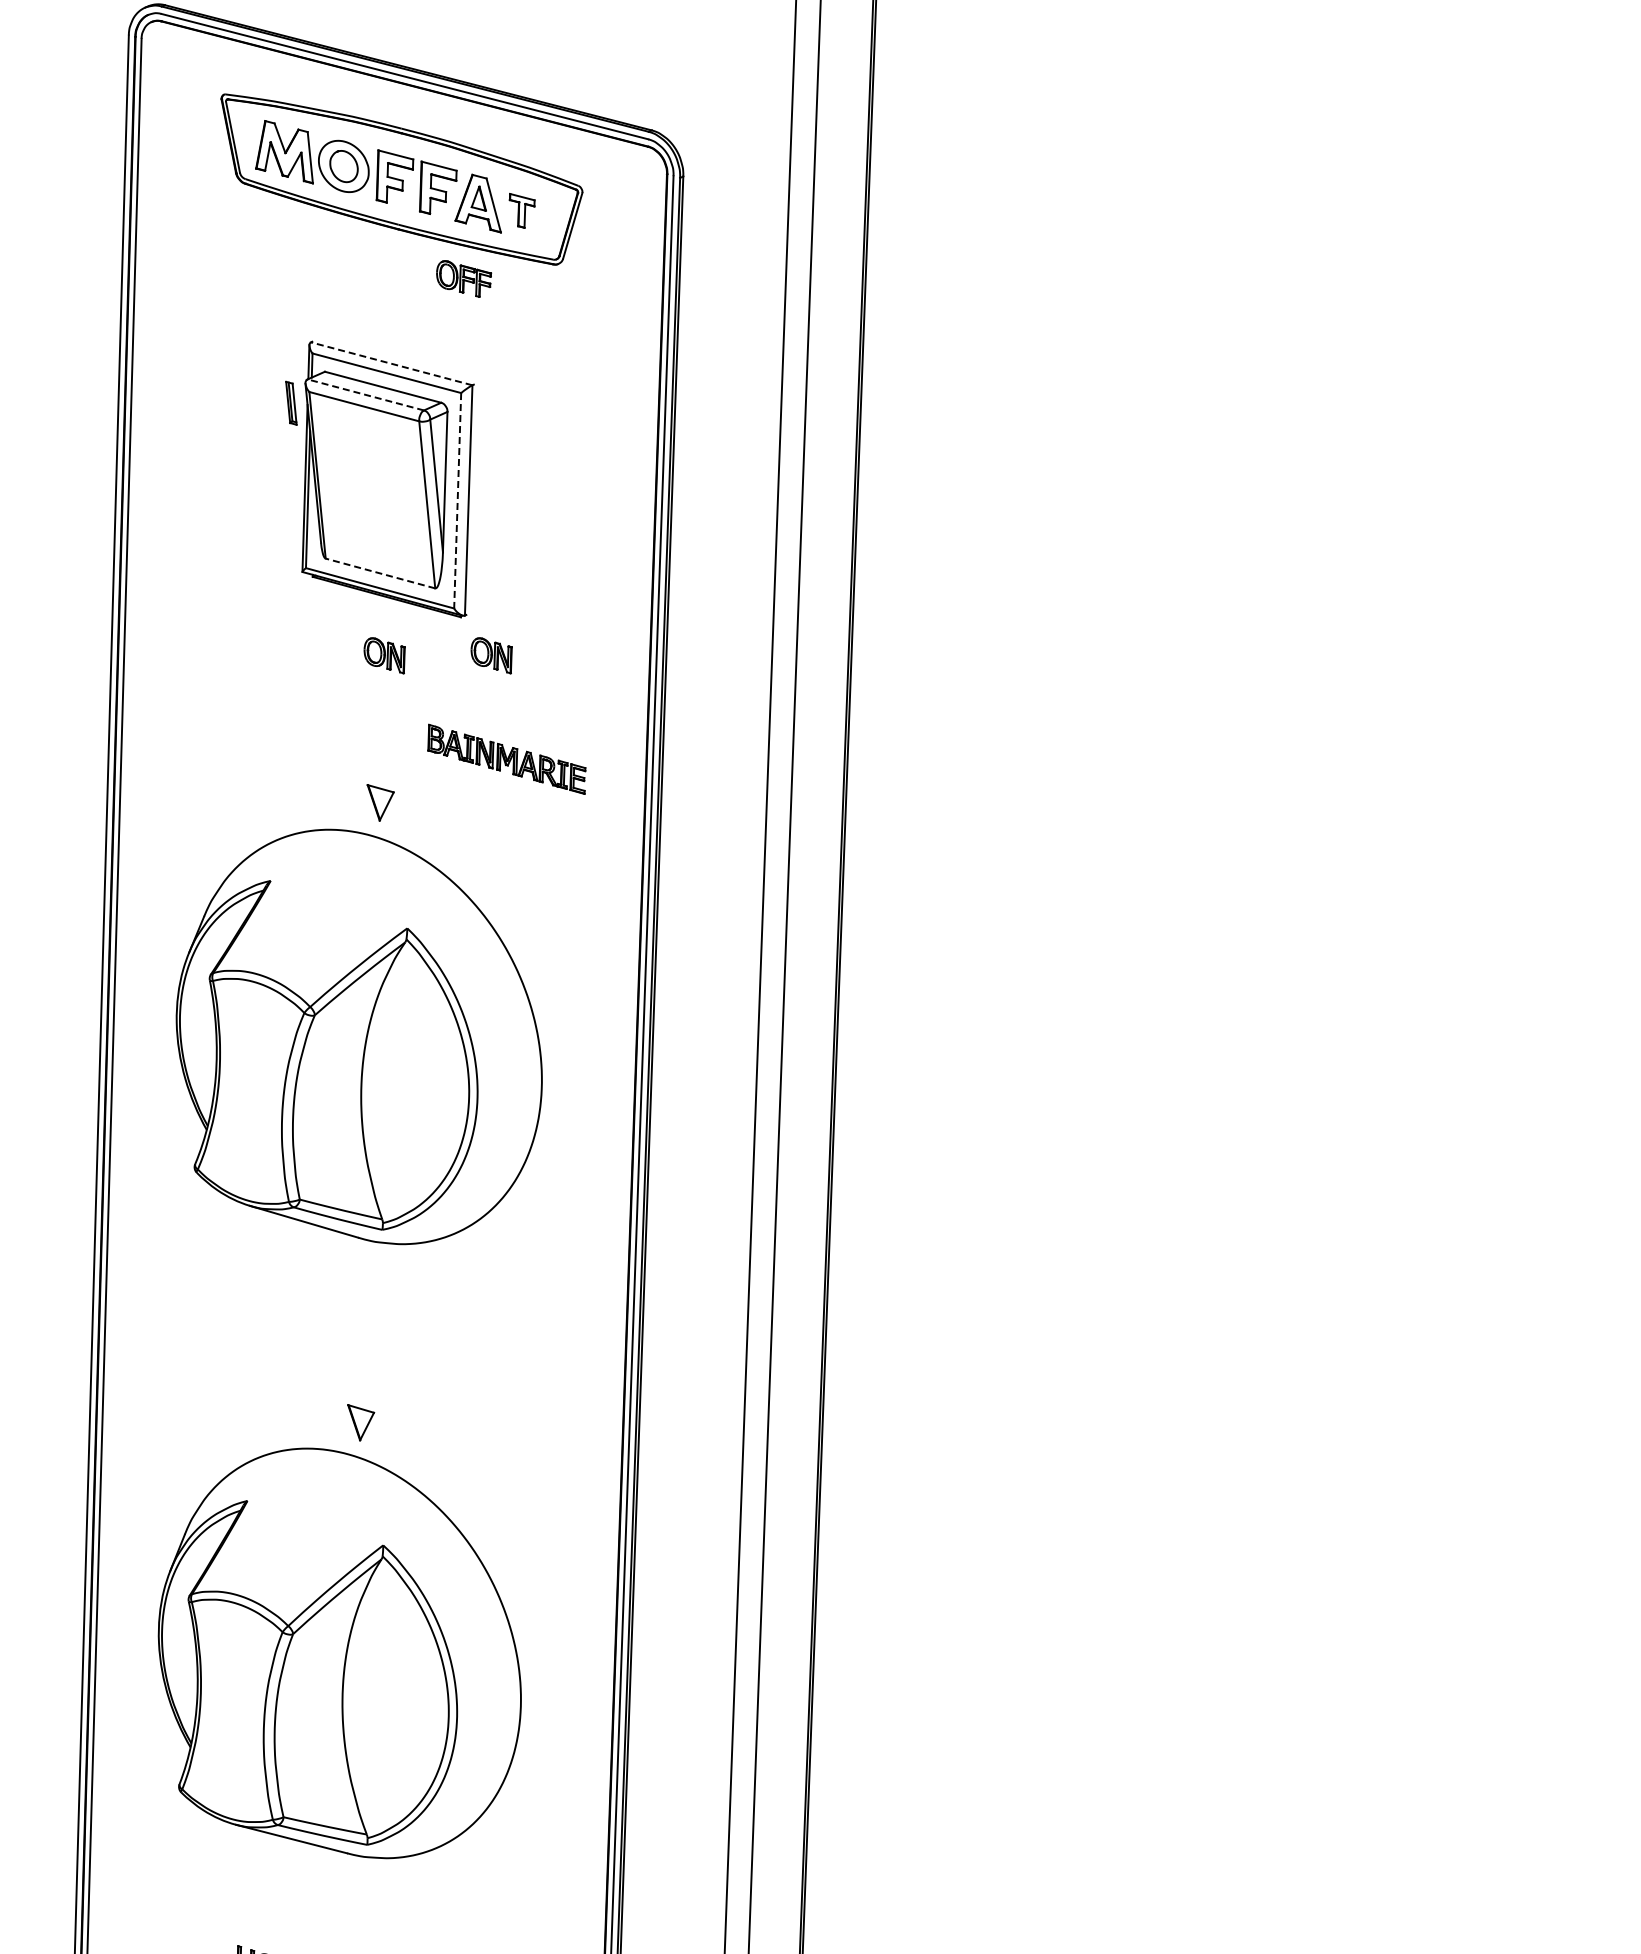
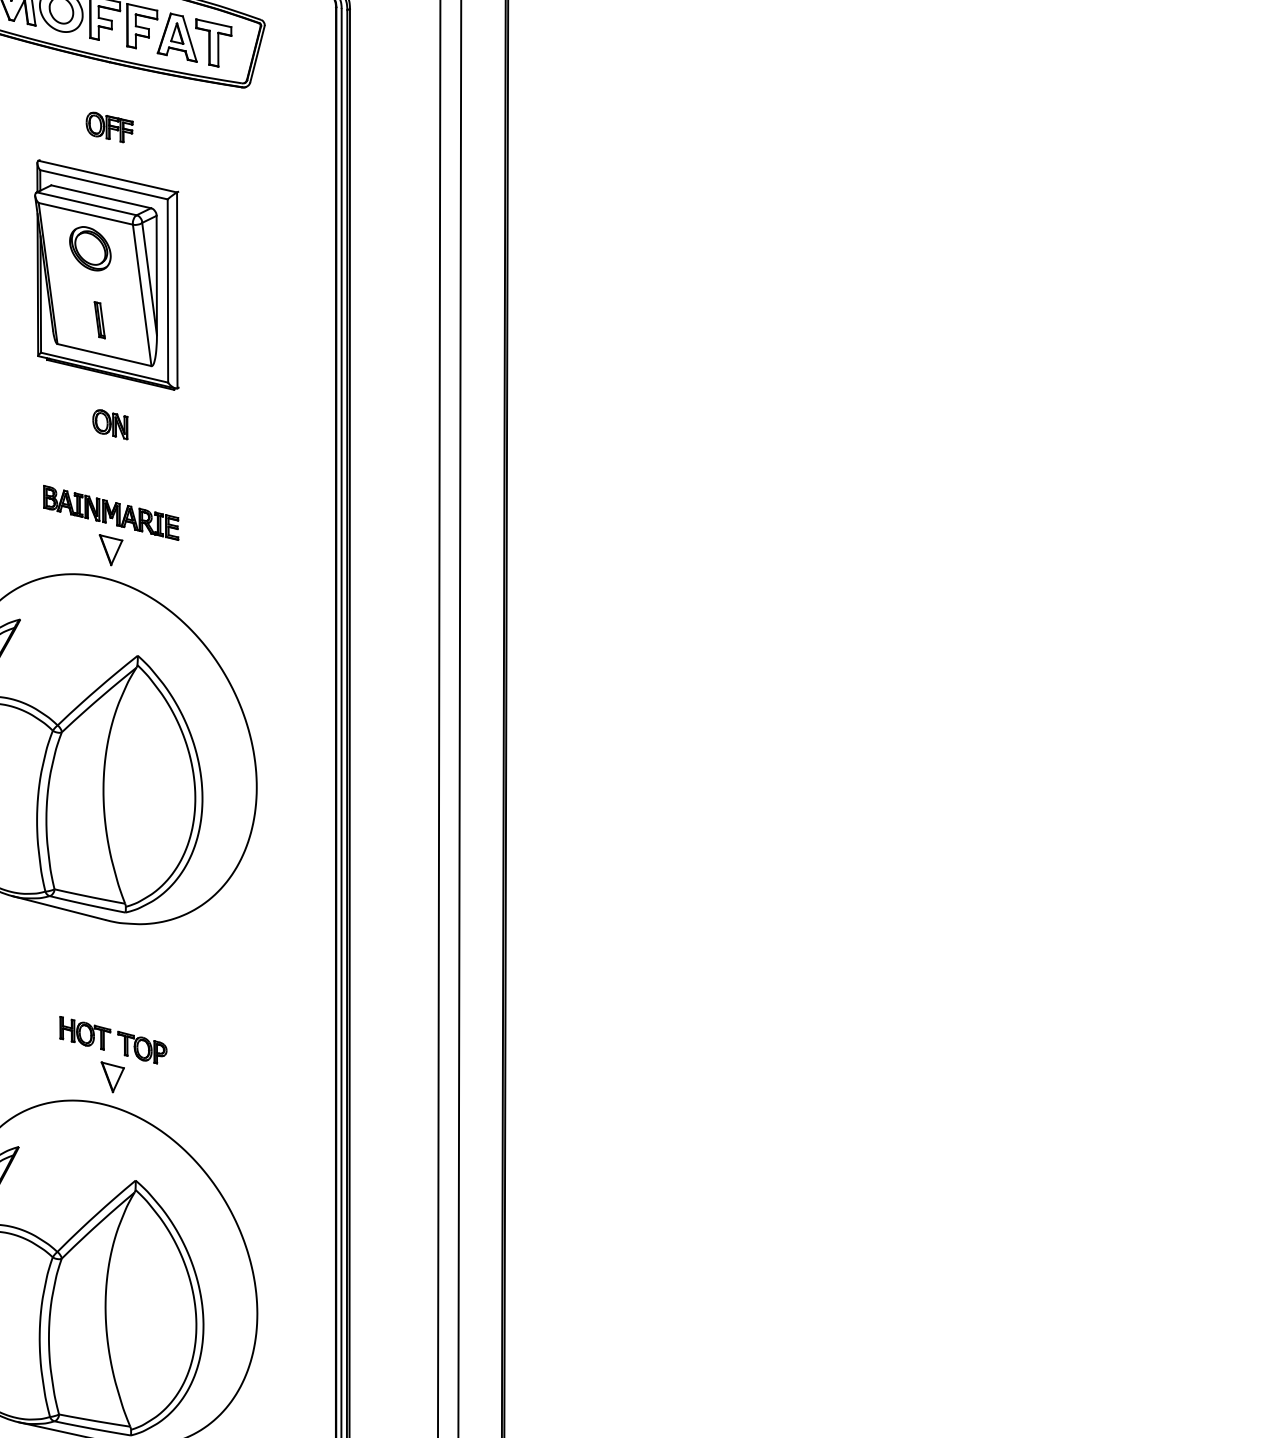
part: (521, 210) -> (213, 42), size x1.67
part: (464, 278) -> (110, 126), moved
line: (391, 363) -> (107, 176), dashed -> solid
line: (365, 394) -> (86, 203), dashed -> solid
part: (291, 402) -> (99, 319), moved
part: (367, 447) -> (89, 248), added
line: (457, 500) -> (167, 290), dashed -> solid
line: (380, 573) -> (104, 355), dashed -> solid
part: (491, 655) -> (201, 421), removed
part: (506, 758) -> (110, 512), moved
part: (367, 1372) -> (117, 1034), added

